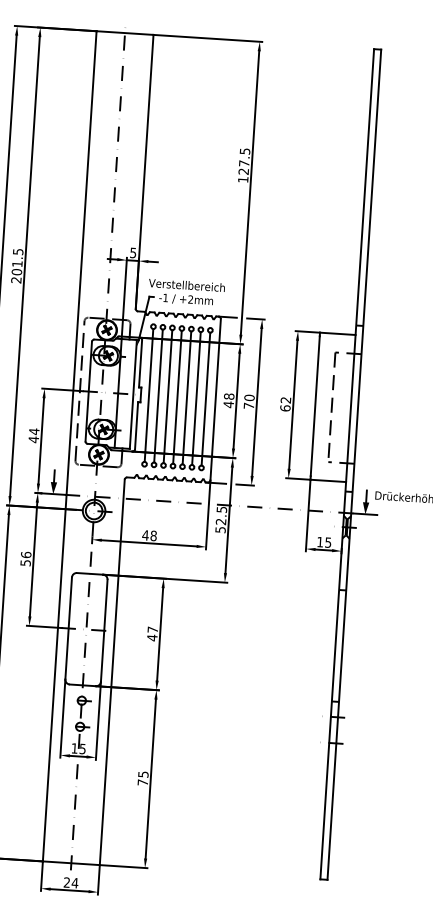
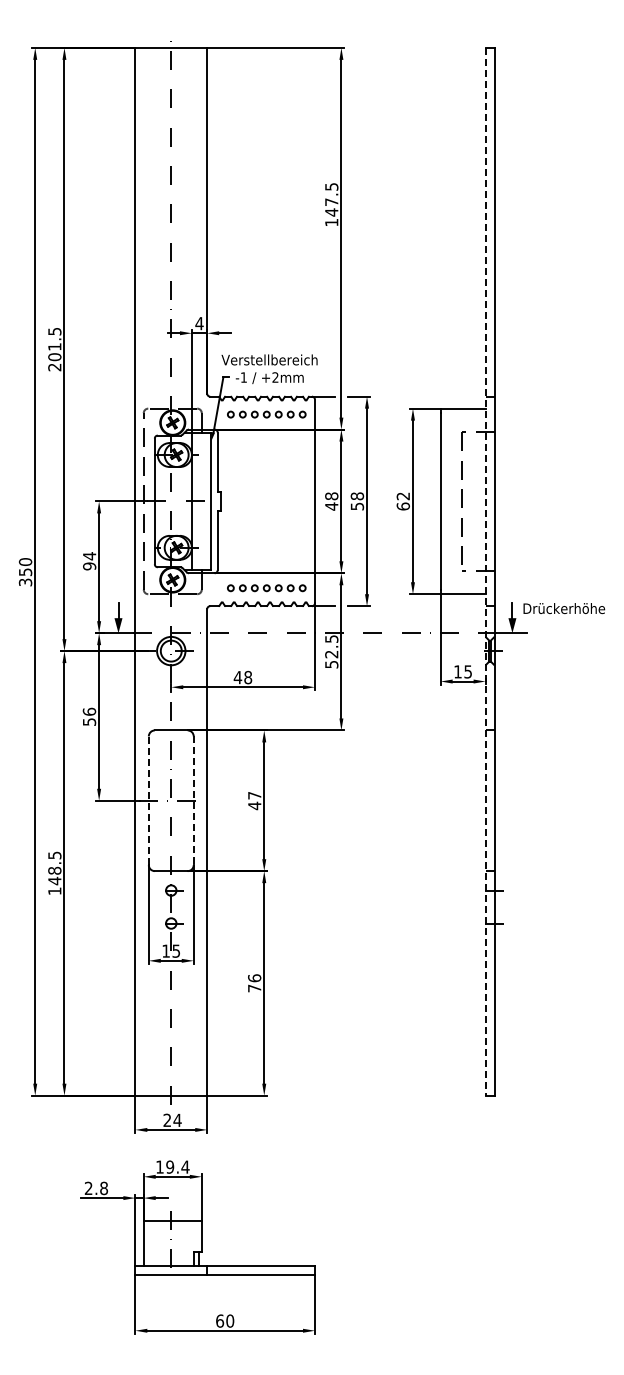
text: (243, 171) -> (331, 212), 127.5 -> 147.5
text: (133, 252) -> (199, 323), 5 -> 4
line: (148, 395) -> (230, 501), removed
line: (158, 396) -> (242, 501), removed
line: (167, 396) -> (254, 501), removed
line: (177, 397) -> (266, 501), removed
line: (186, 397) -> (278, 501), removed
line: (196, 398) -> (290, 501), removed
line: (205, 399) -> (302, 501), removed
text: (249, 402) -> (357, 501), 70 -> 58
text: (33, 439) -> (89, 566), 44 -> 94
line: (347, 464) -> (485, 571), solid -> dashed
line: (68, 628) -> (148, 800), solid -> dashed
line: (104, 631) -> (193, 801), solid -> dashed
text: (143, 774) -> (254, 978), 75 -> 76

